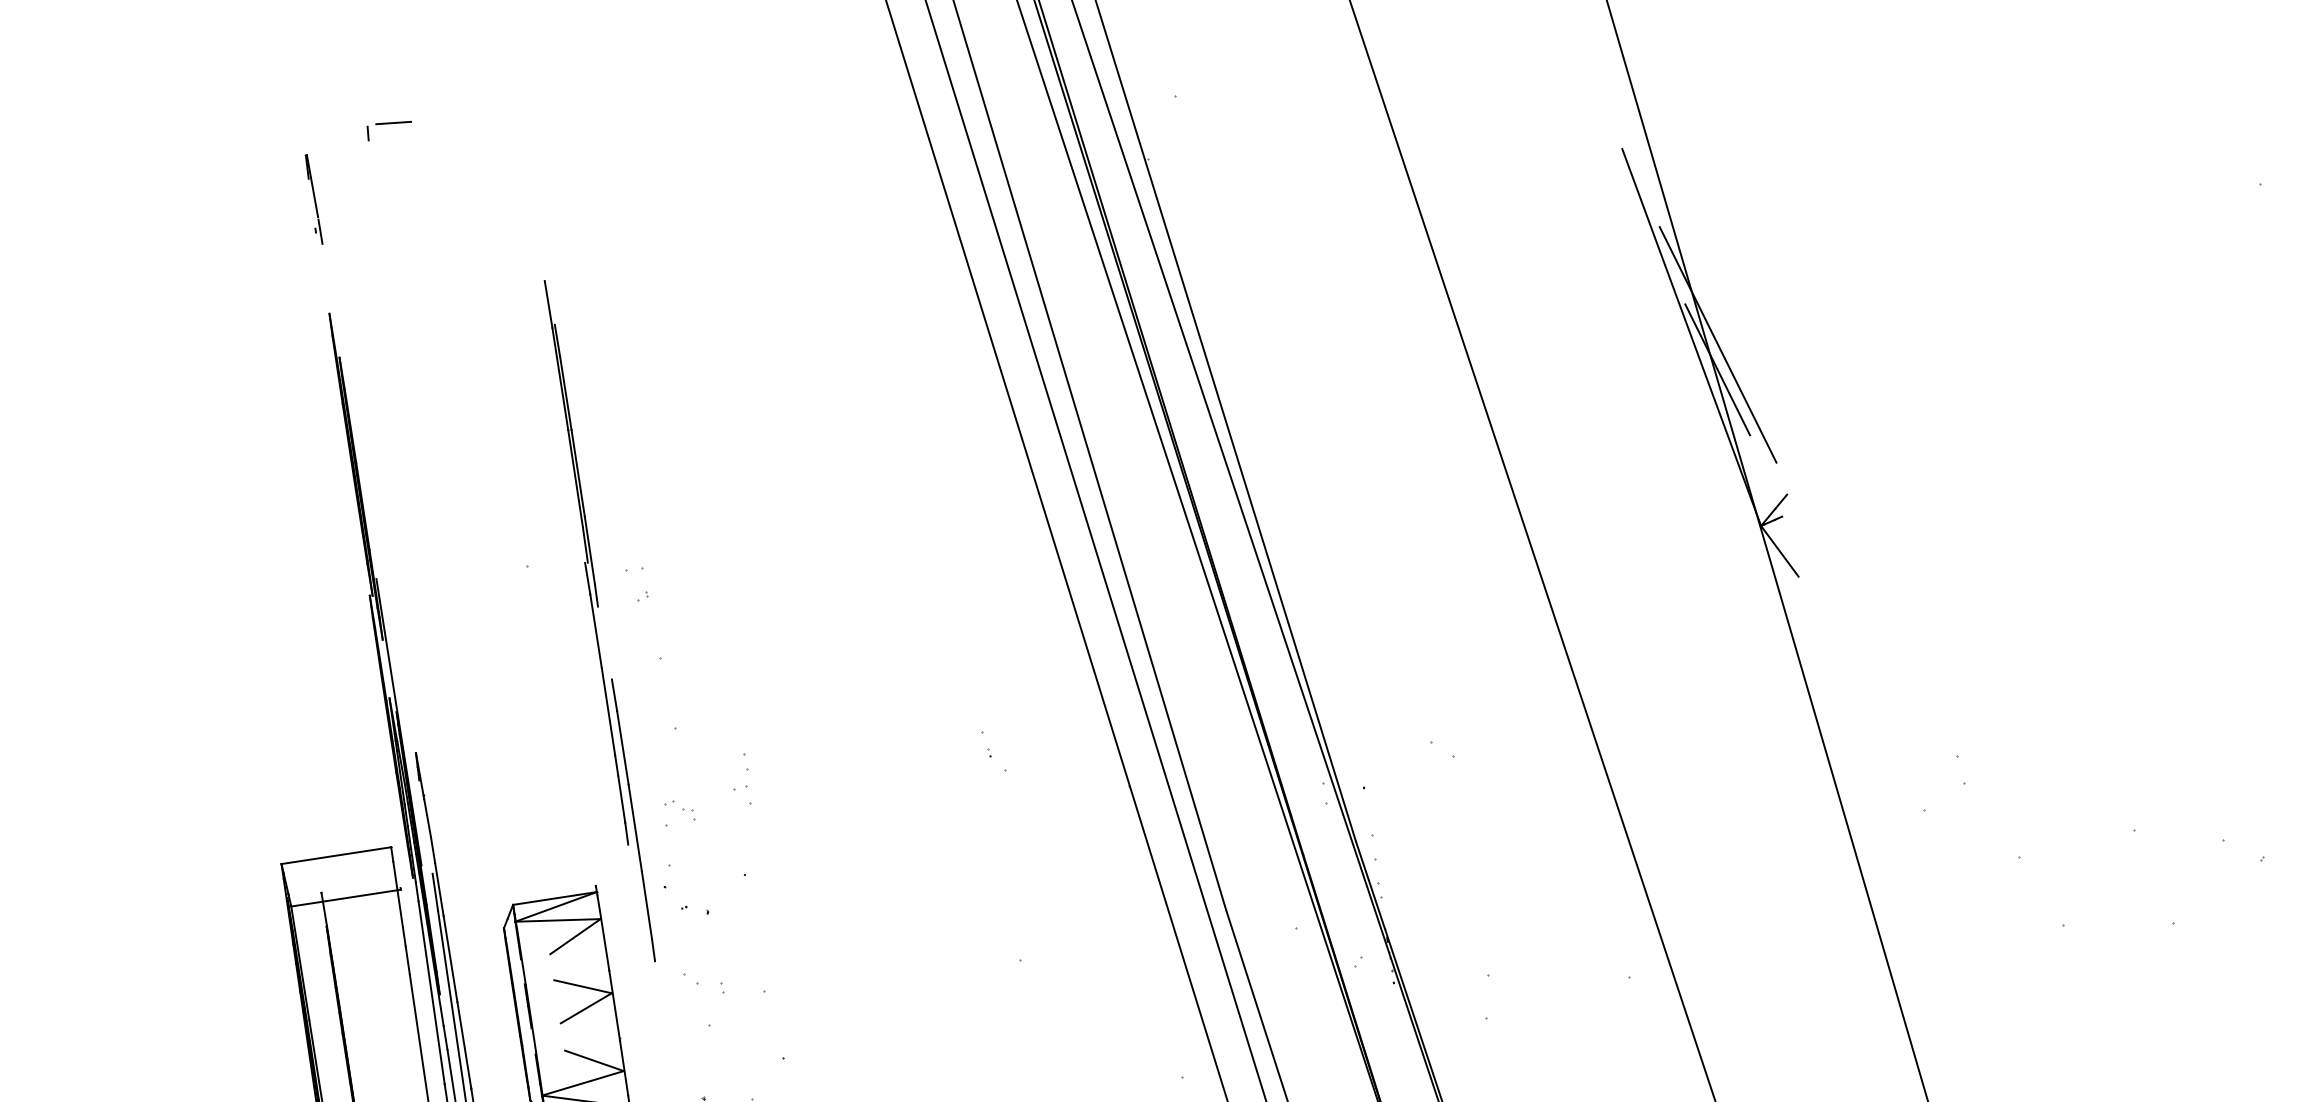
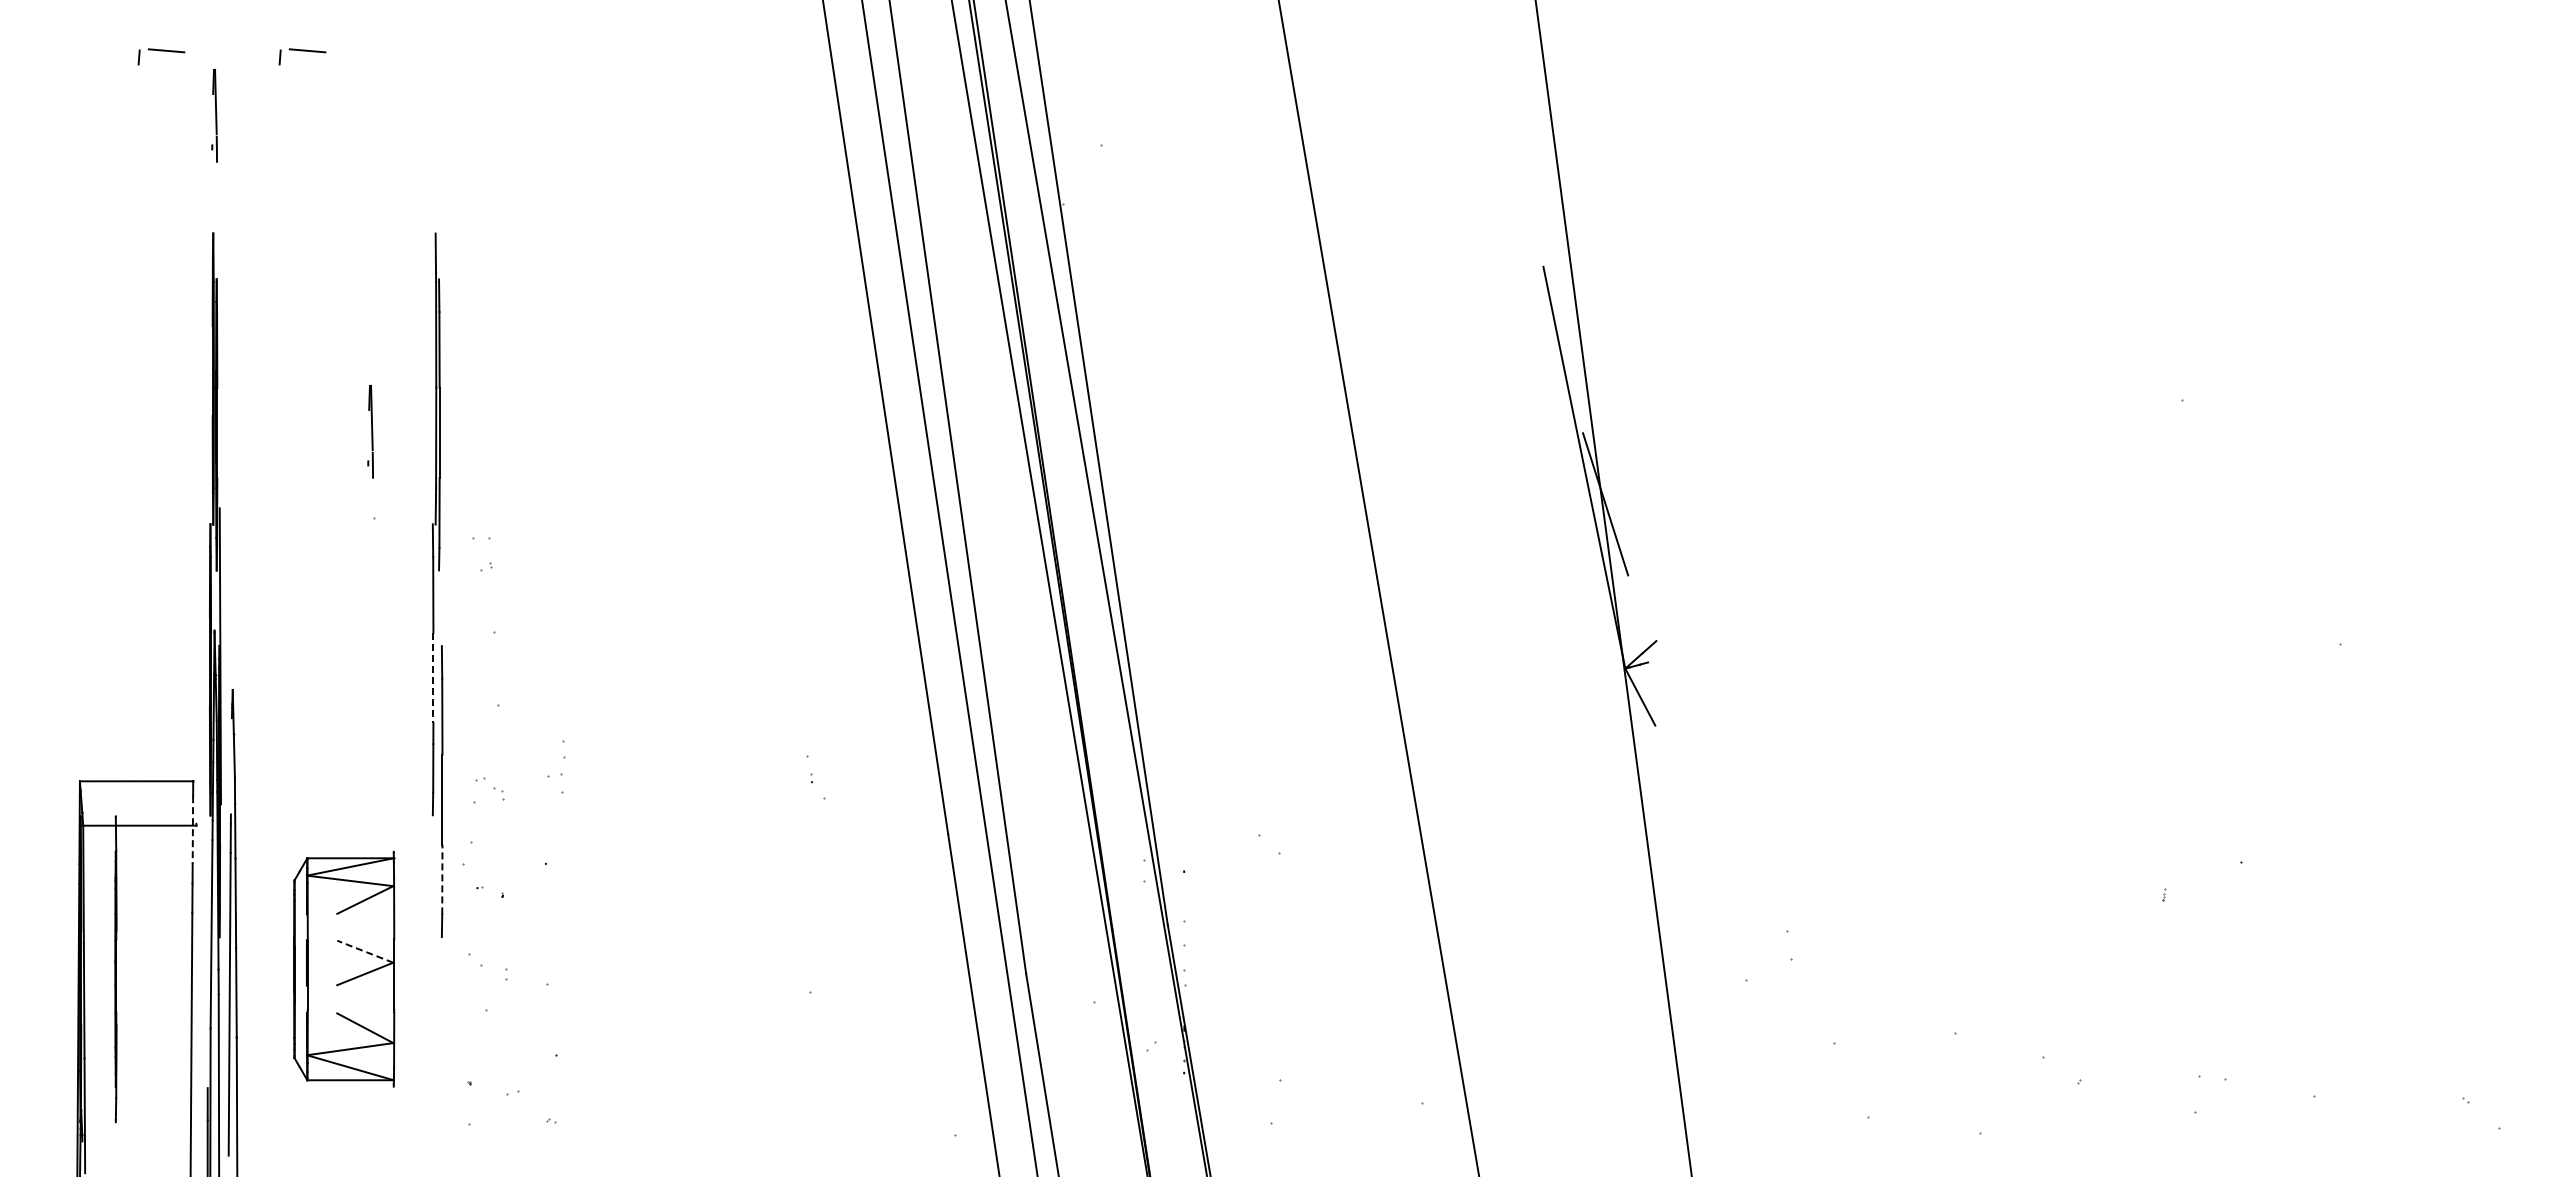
part: (253, 150) -> (161, 56), added
line: (1717, 345) -> (1609, 479), removed
part: (511, 482) -> (370, 431), added
line: (608, 712) -> (433, 678), solid -> dashed
line: (397, 894) -> (192, 829), solid -> dashed
line: (647, 905) -> (442, 879), solid -> dashed
line: (582, 986) -> (364, 951), solid -> dashed

